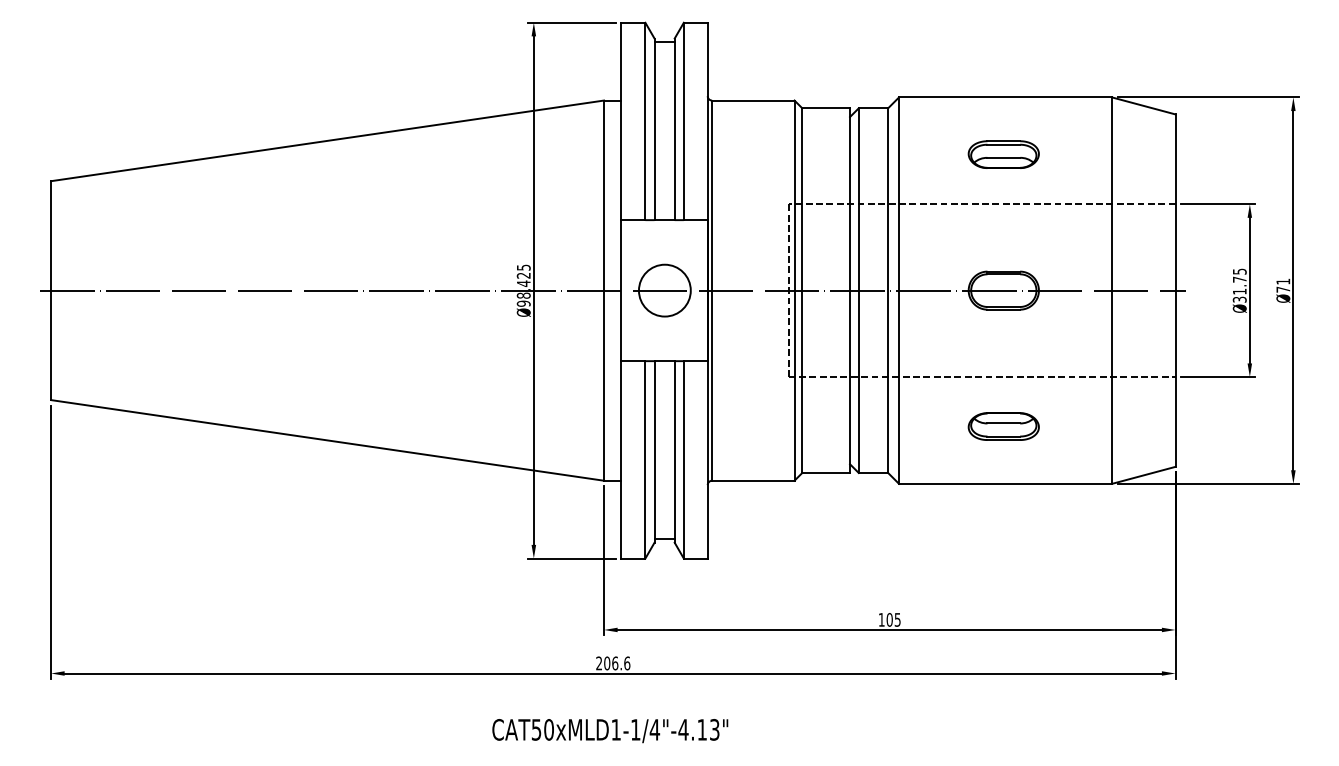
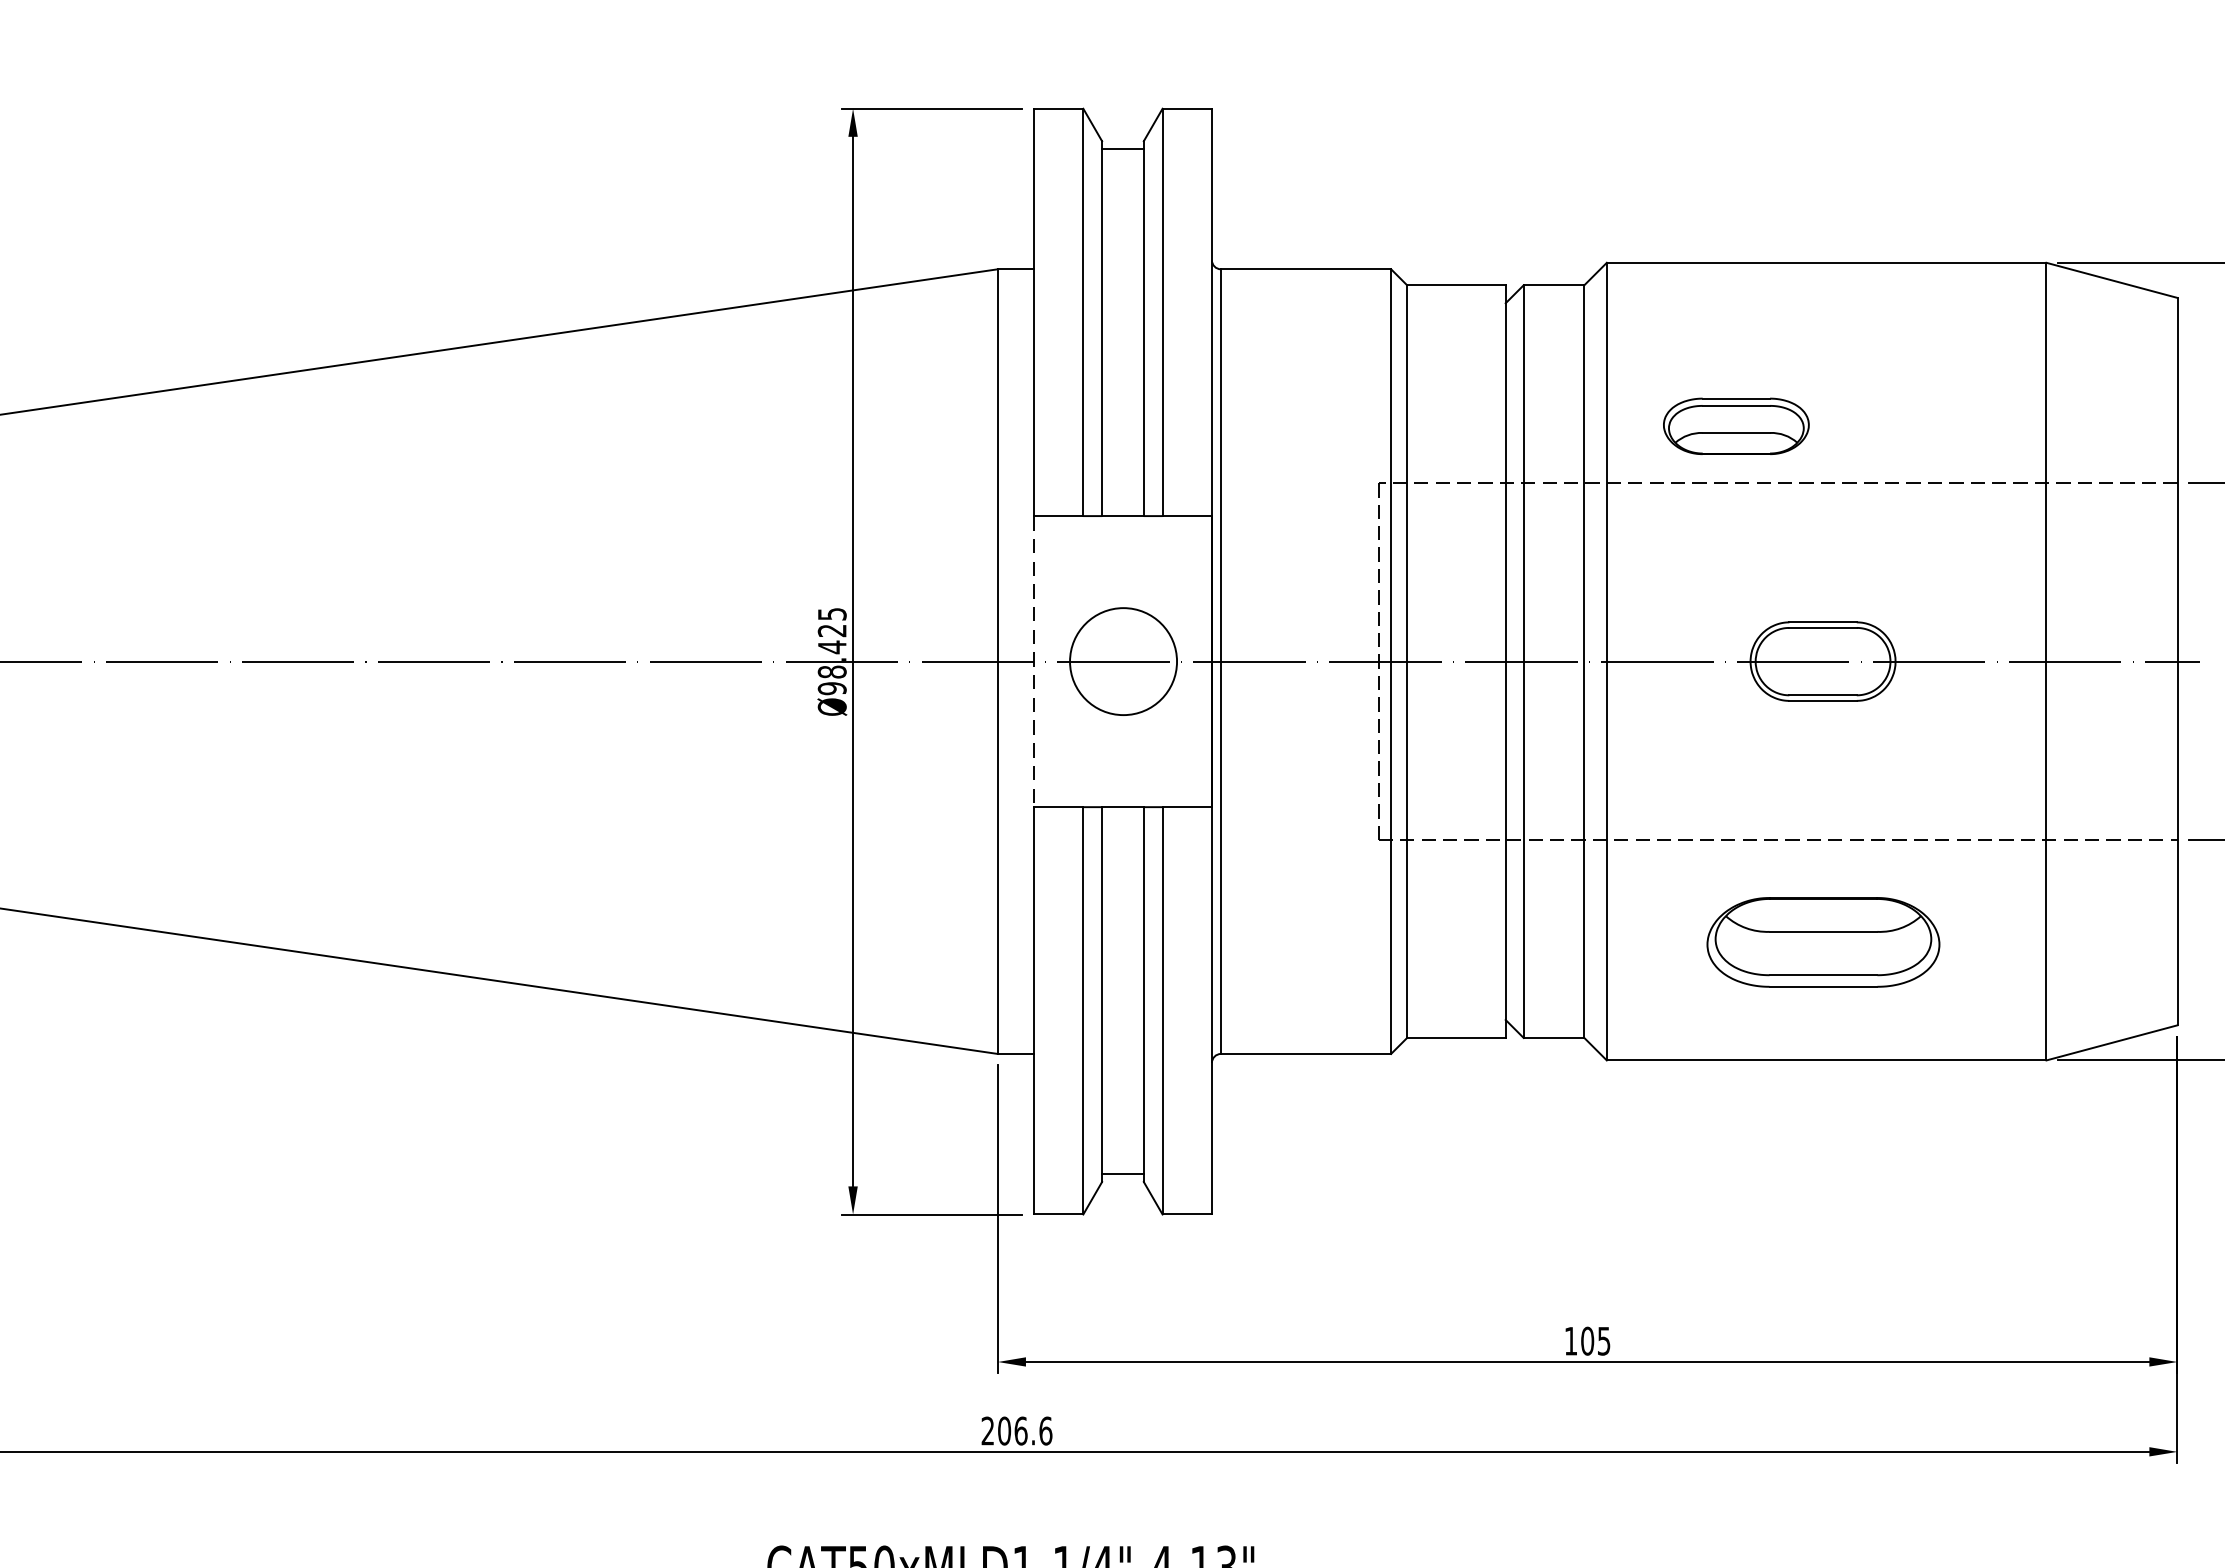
part: (1003, 154) -> (1735, 426), moved
line: (621, 290) -> (1033, 661), solid -> dashed
part: (1003, 426) -> (1822, 942), size x1.6

